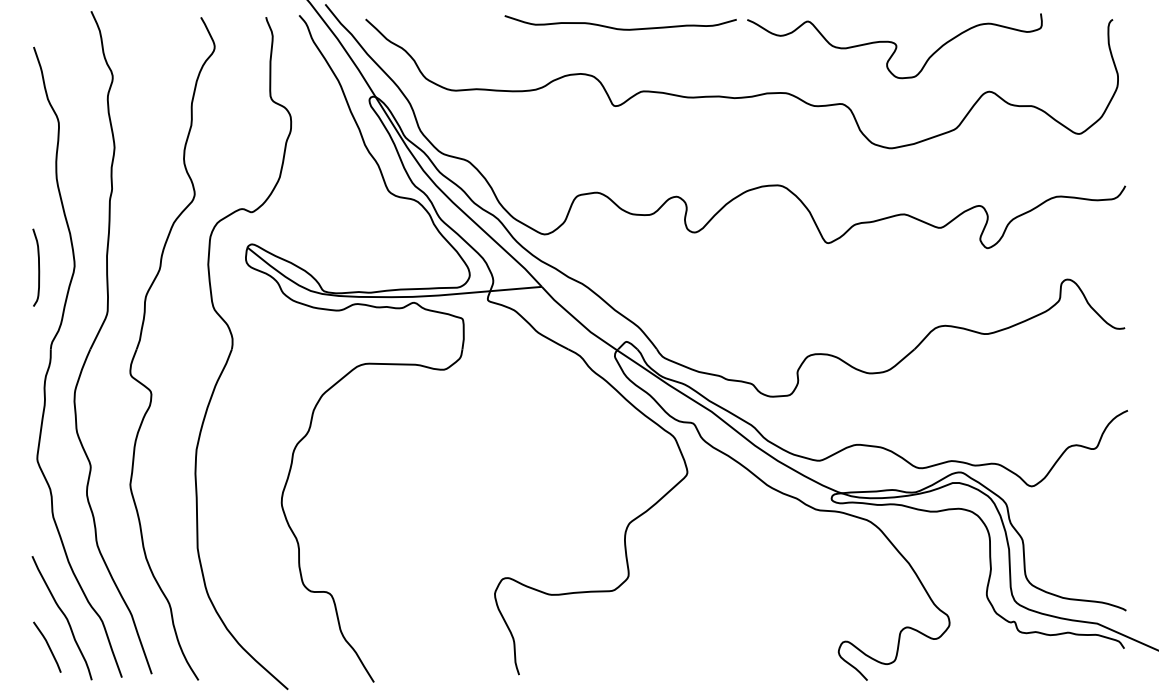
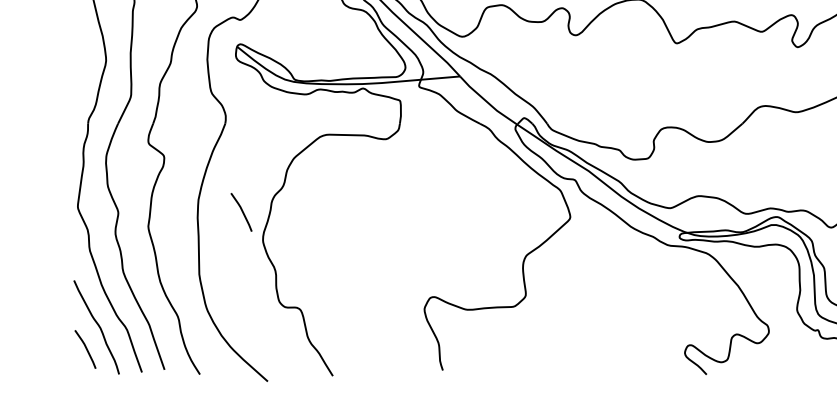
curve: (38, 267) -> (78, 61), removed
line: (253, 464) -> (241, 211), added

